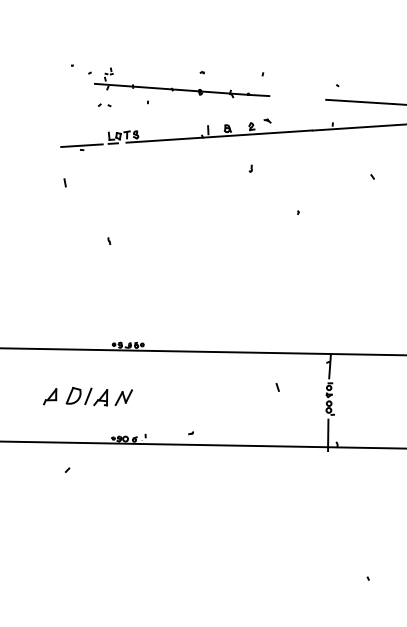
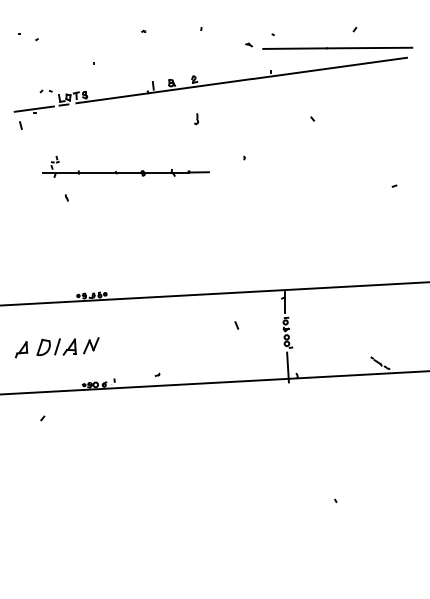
part: (182, 83) -> (125, 166), moved
part: (103, 105) -> (45, 91), moved
part: (267, 120) -> (248, 44), moved
part: (250, 168) -> (196, 119), size x1.6
line: (64, 182) -> (20, 125), moved

